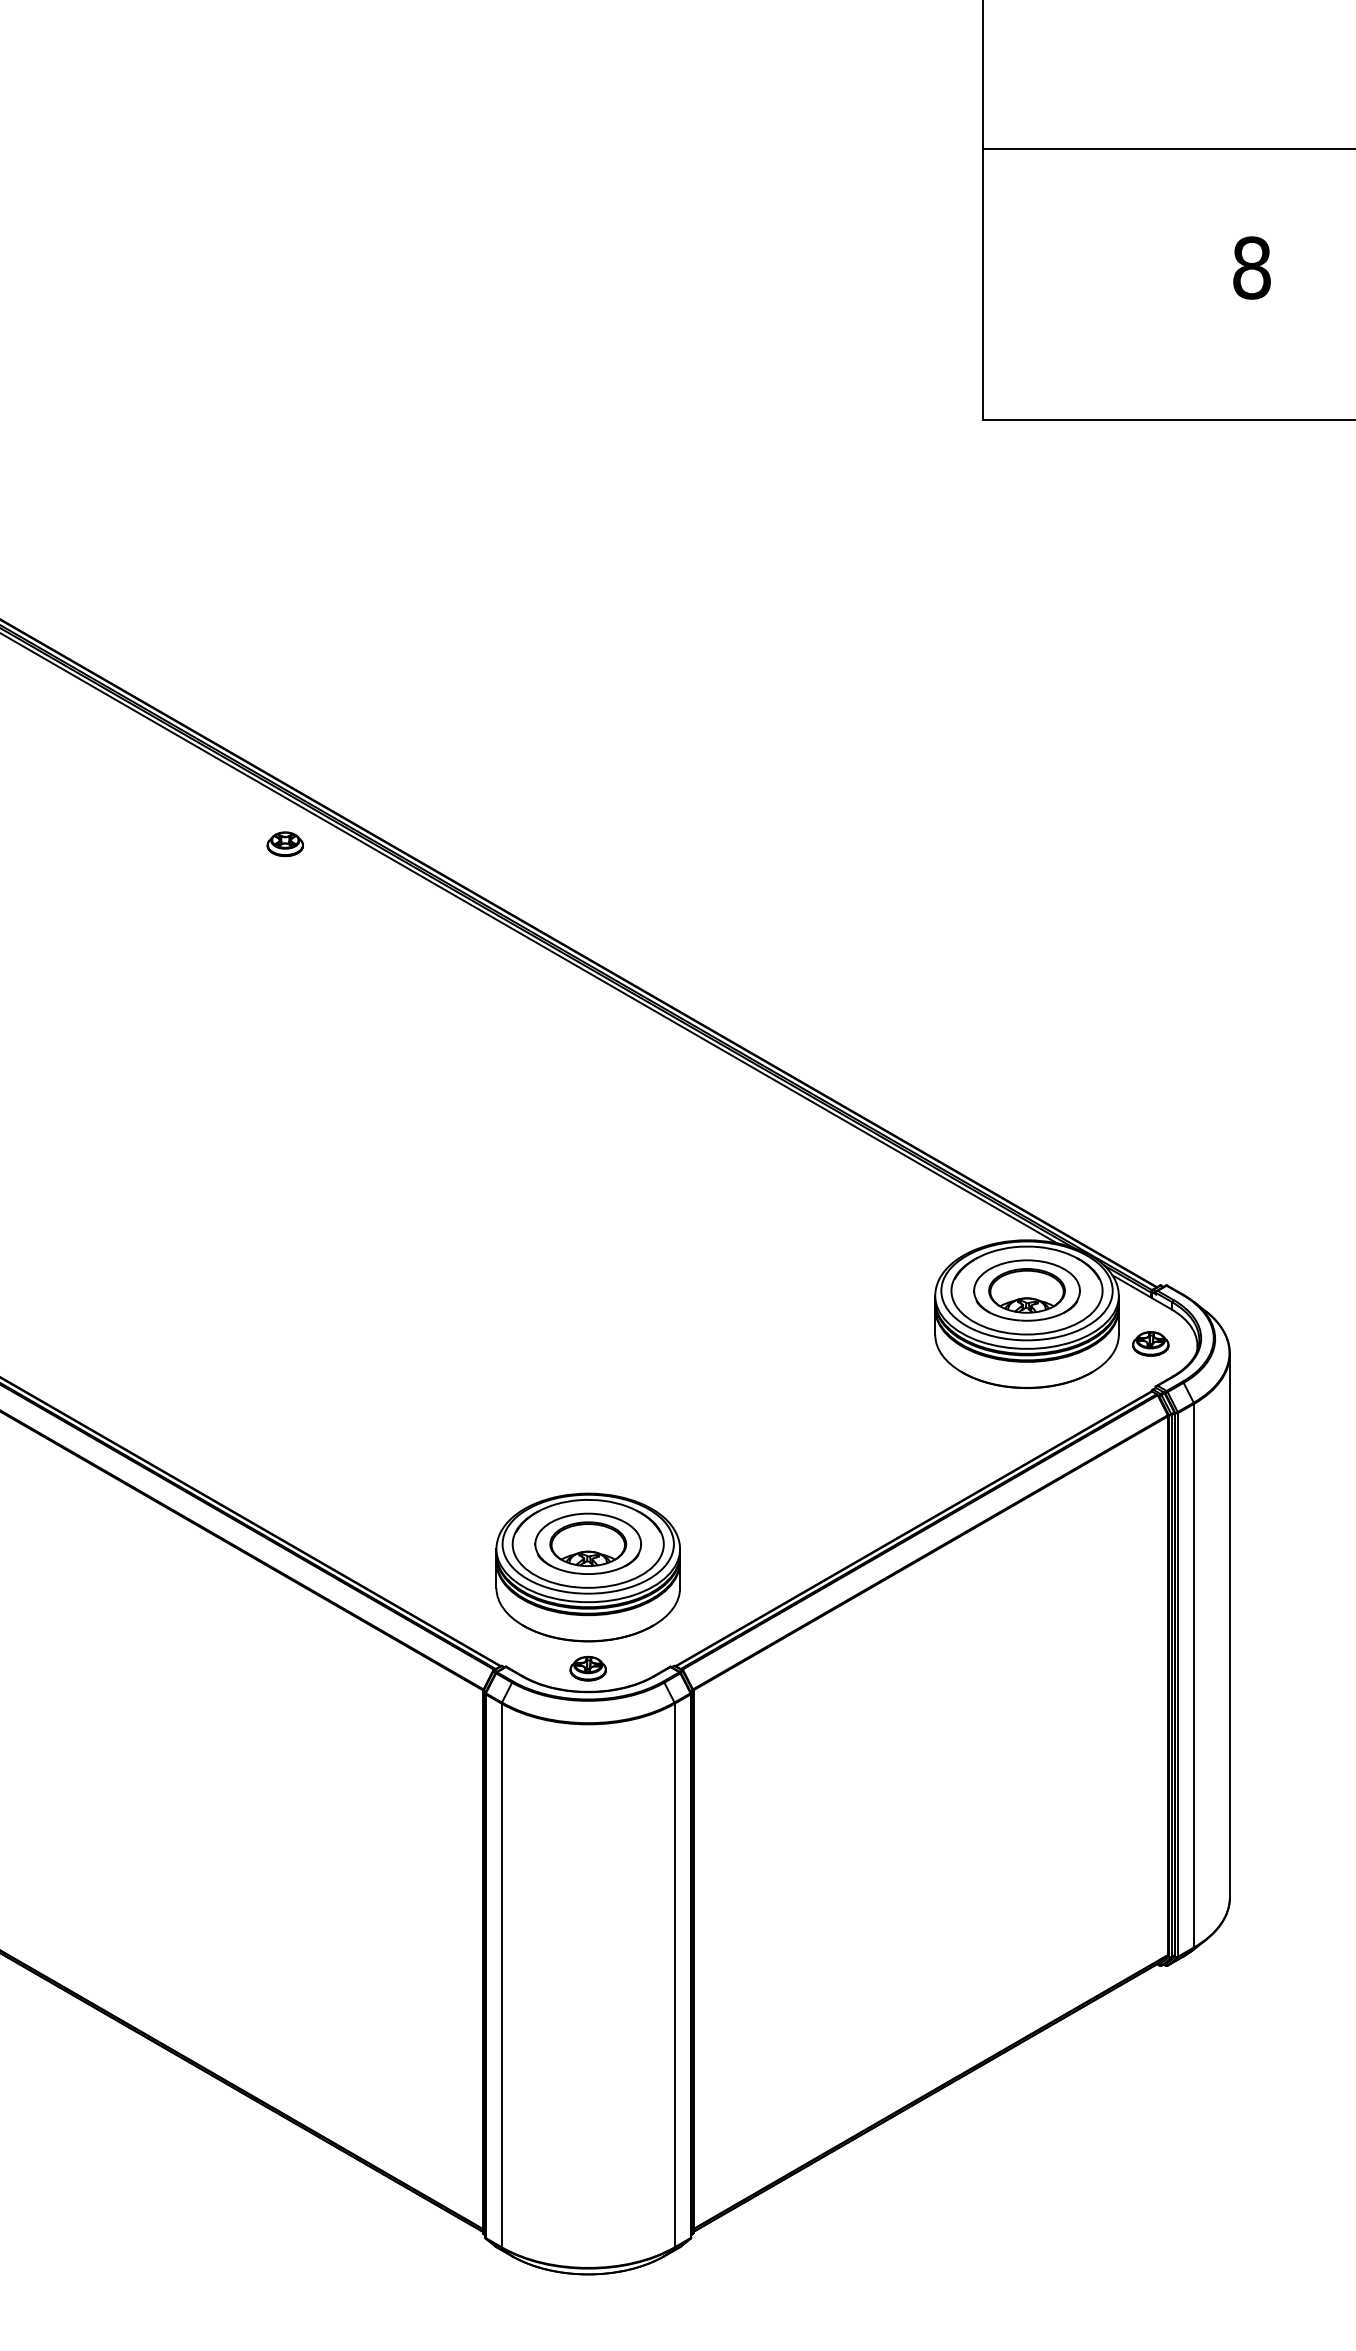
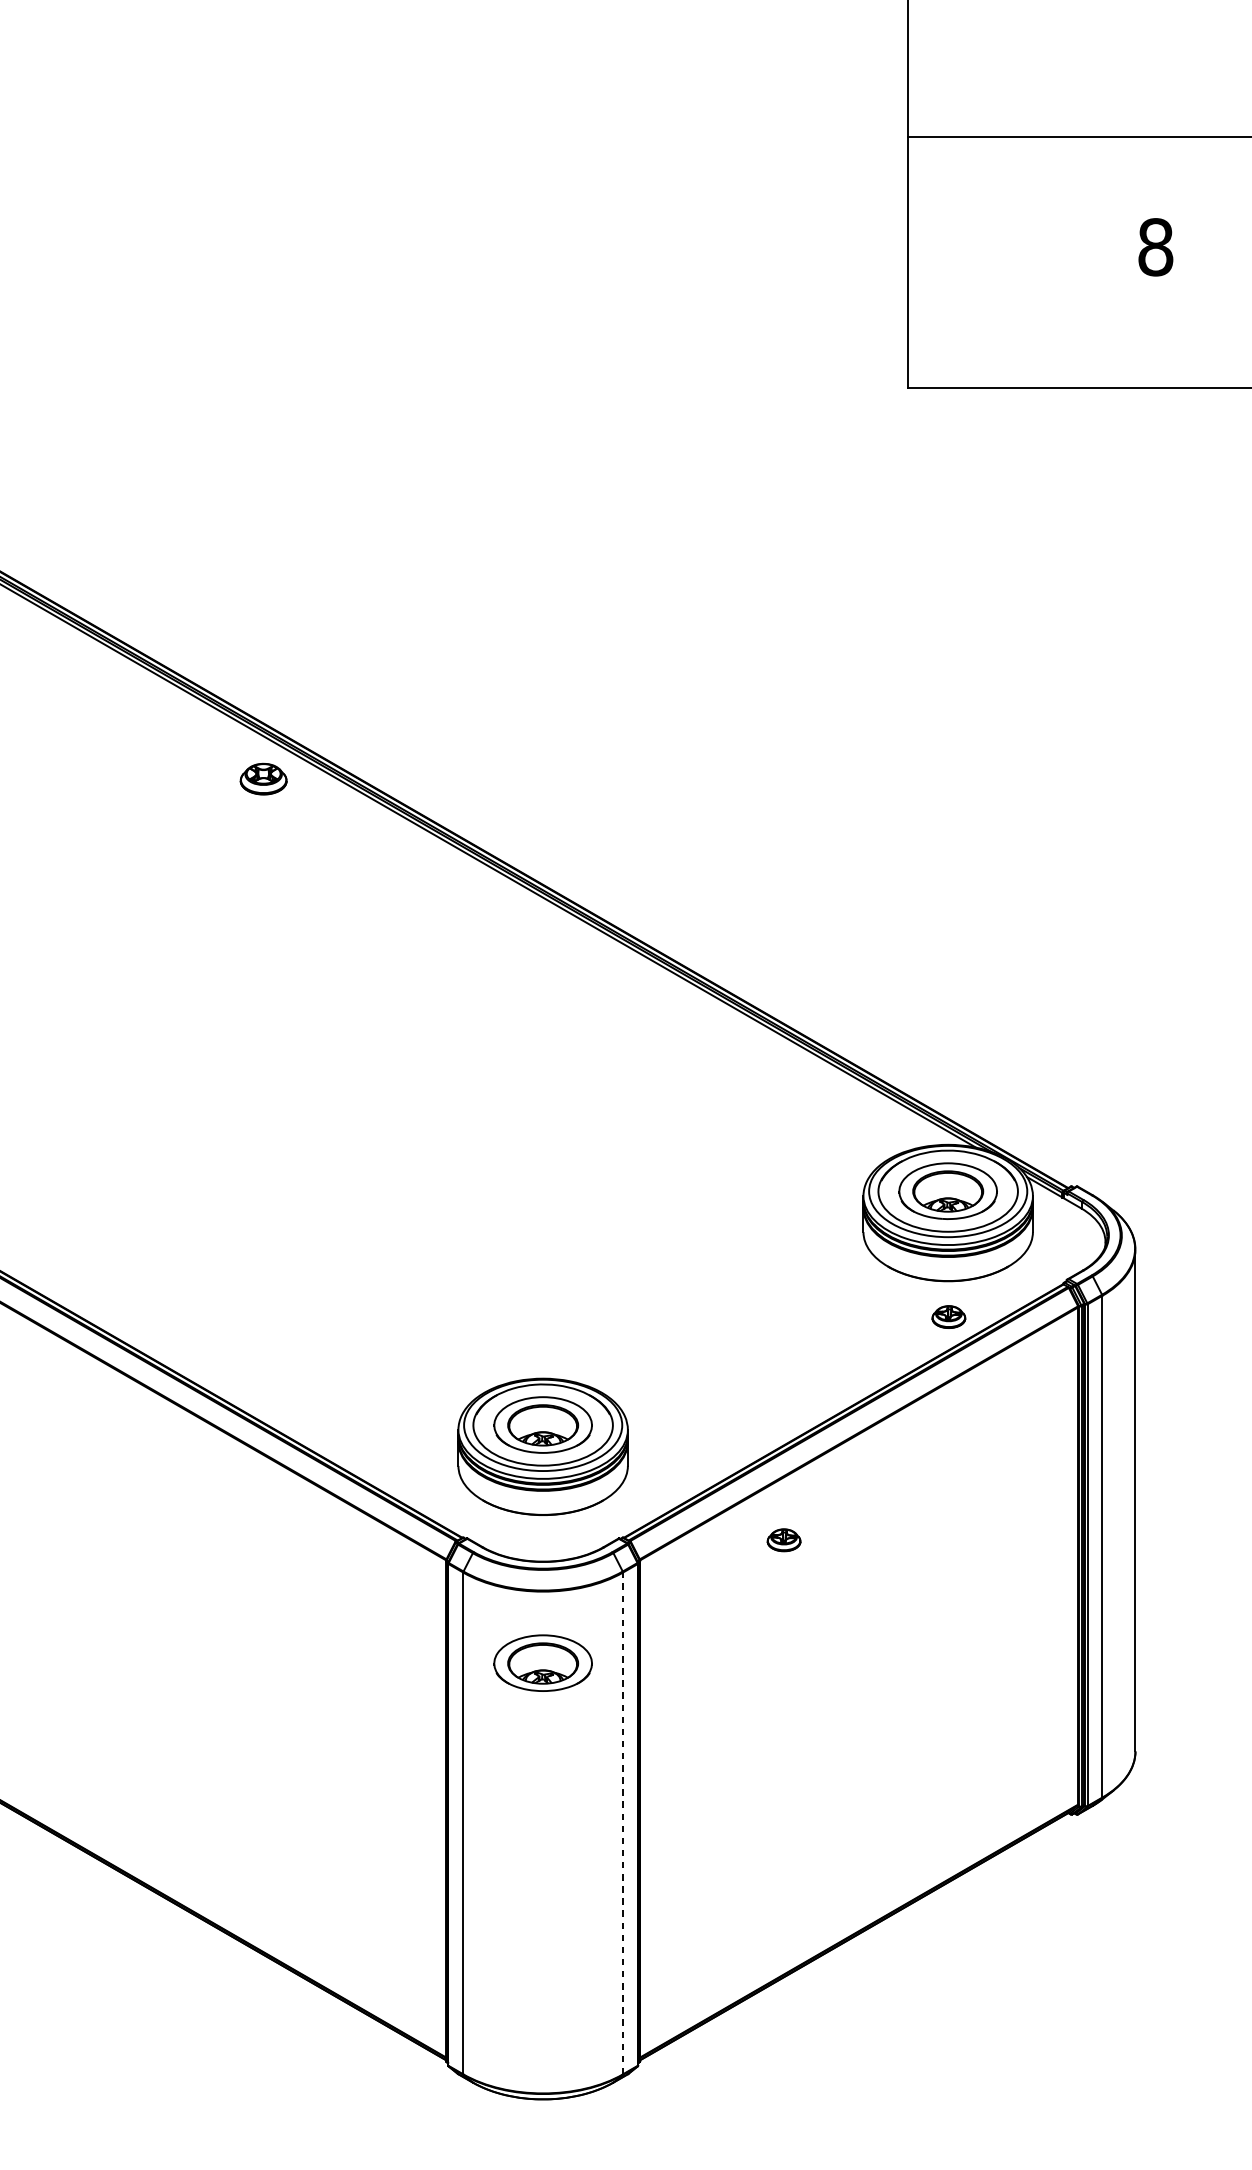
part: (284, 844) -> (262, 779), size x1.4
part: (1150, 1343) -> (948, 1316), moved
part: (587, 1668) -> (783, 1540), moved
part: (588, 1801) -> (543, 1662), added
line: (674, 1975) -> (622, 1823), solid -> dashed

